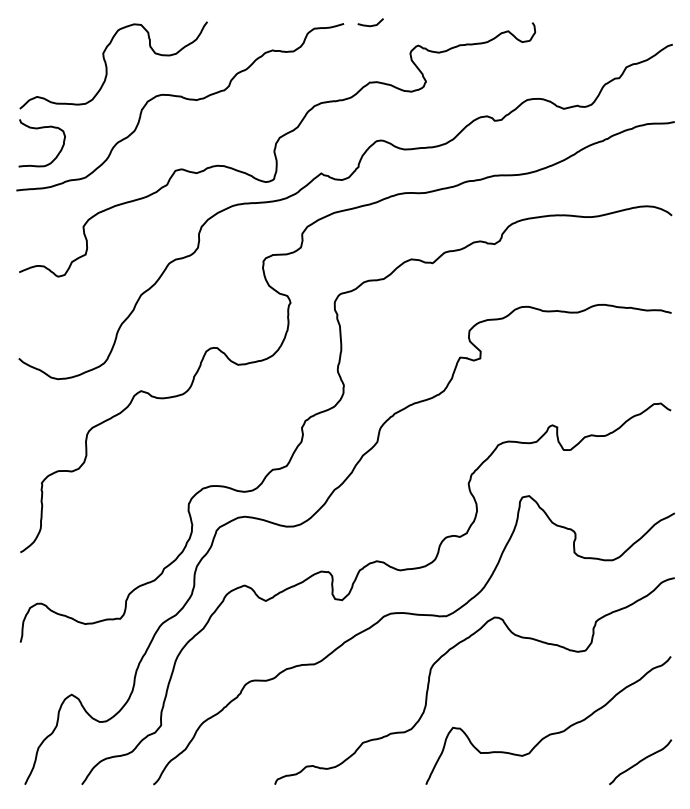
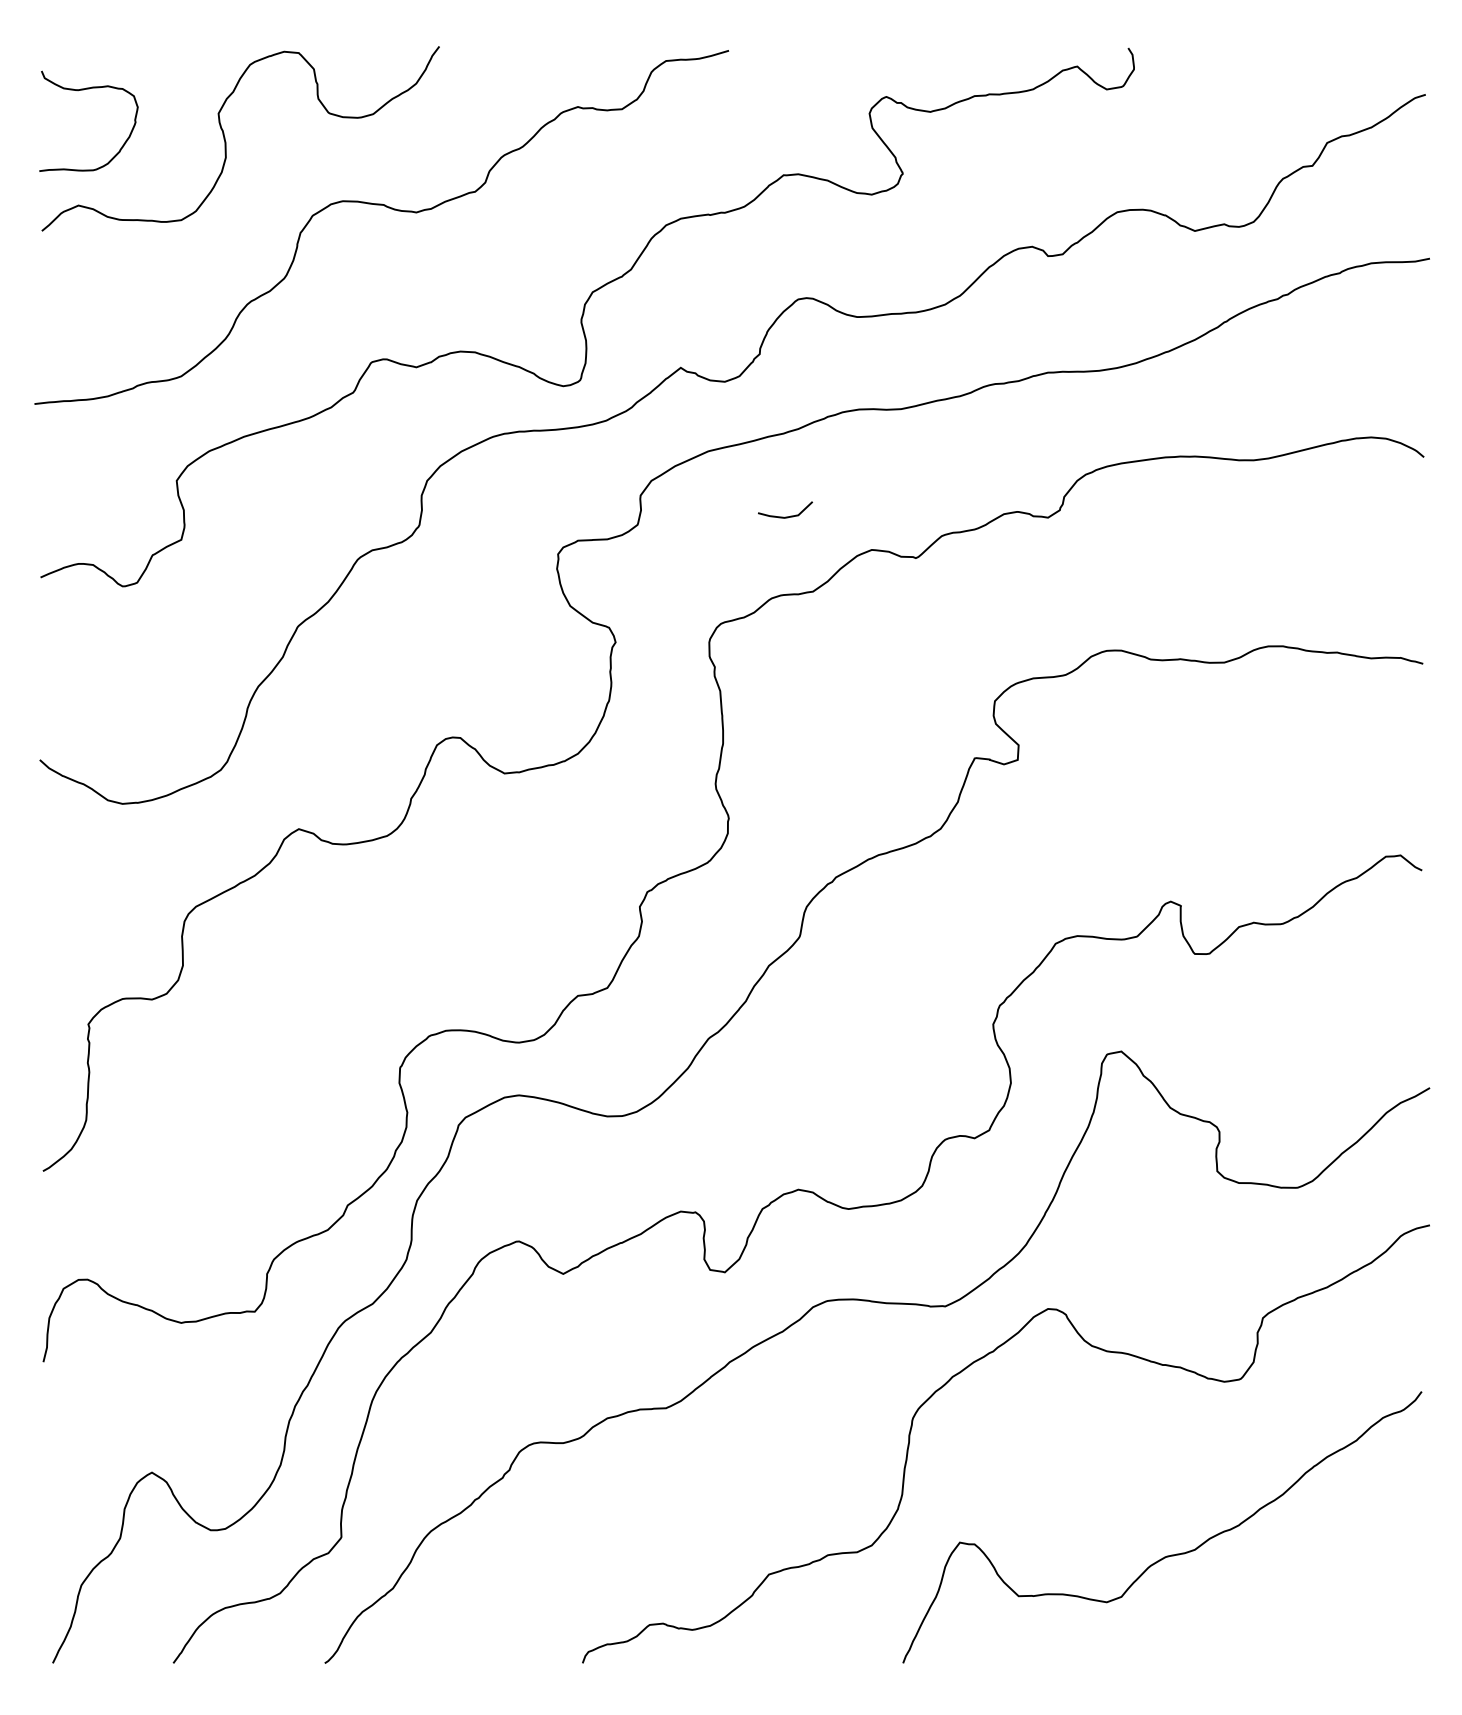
curve: (372, 24) -> (789, 514), moved
curve: (38, 129) -> (81, 92), moved
curve: (640, 761) -> (1357, 1614), removed

